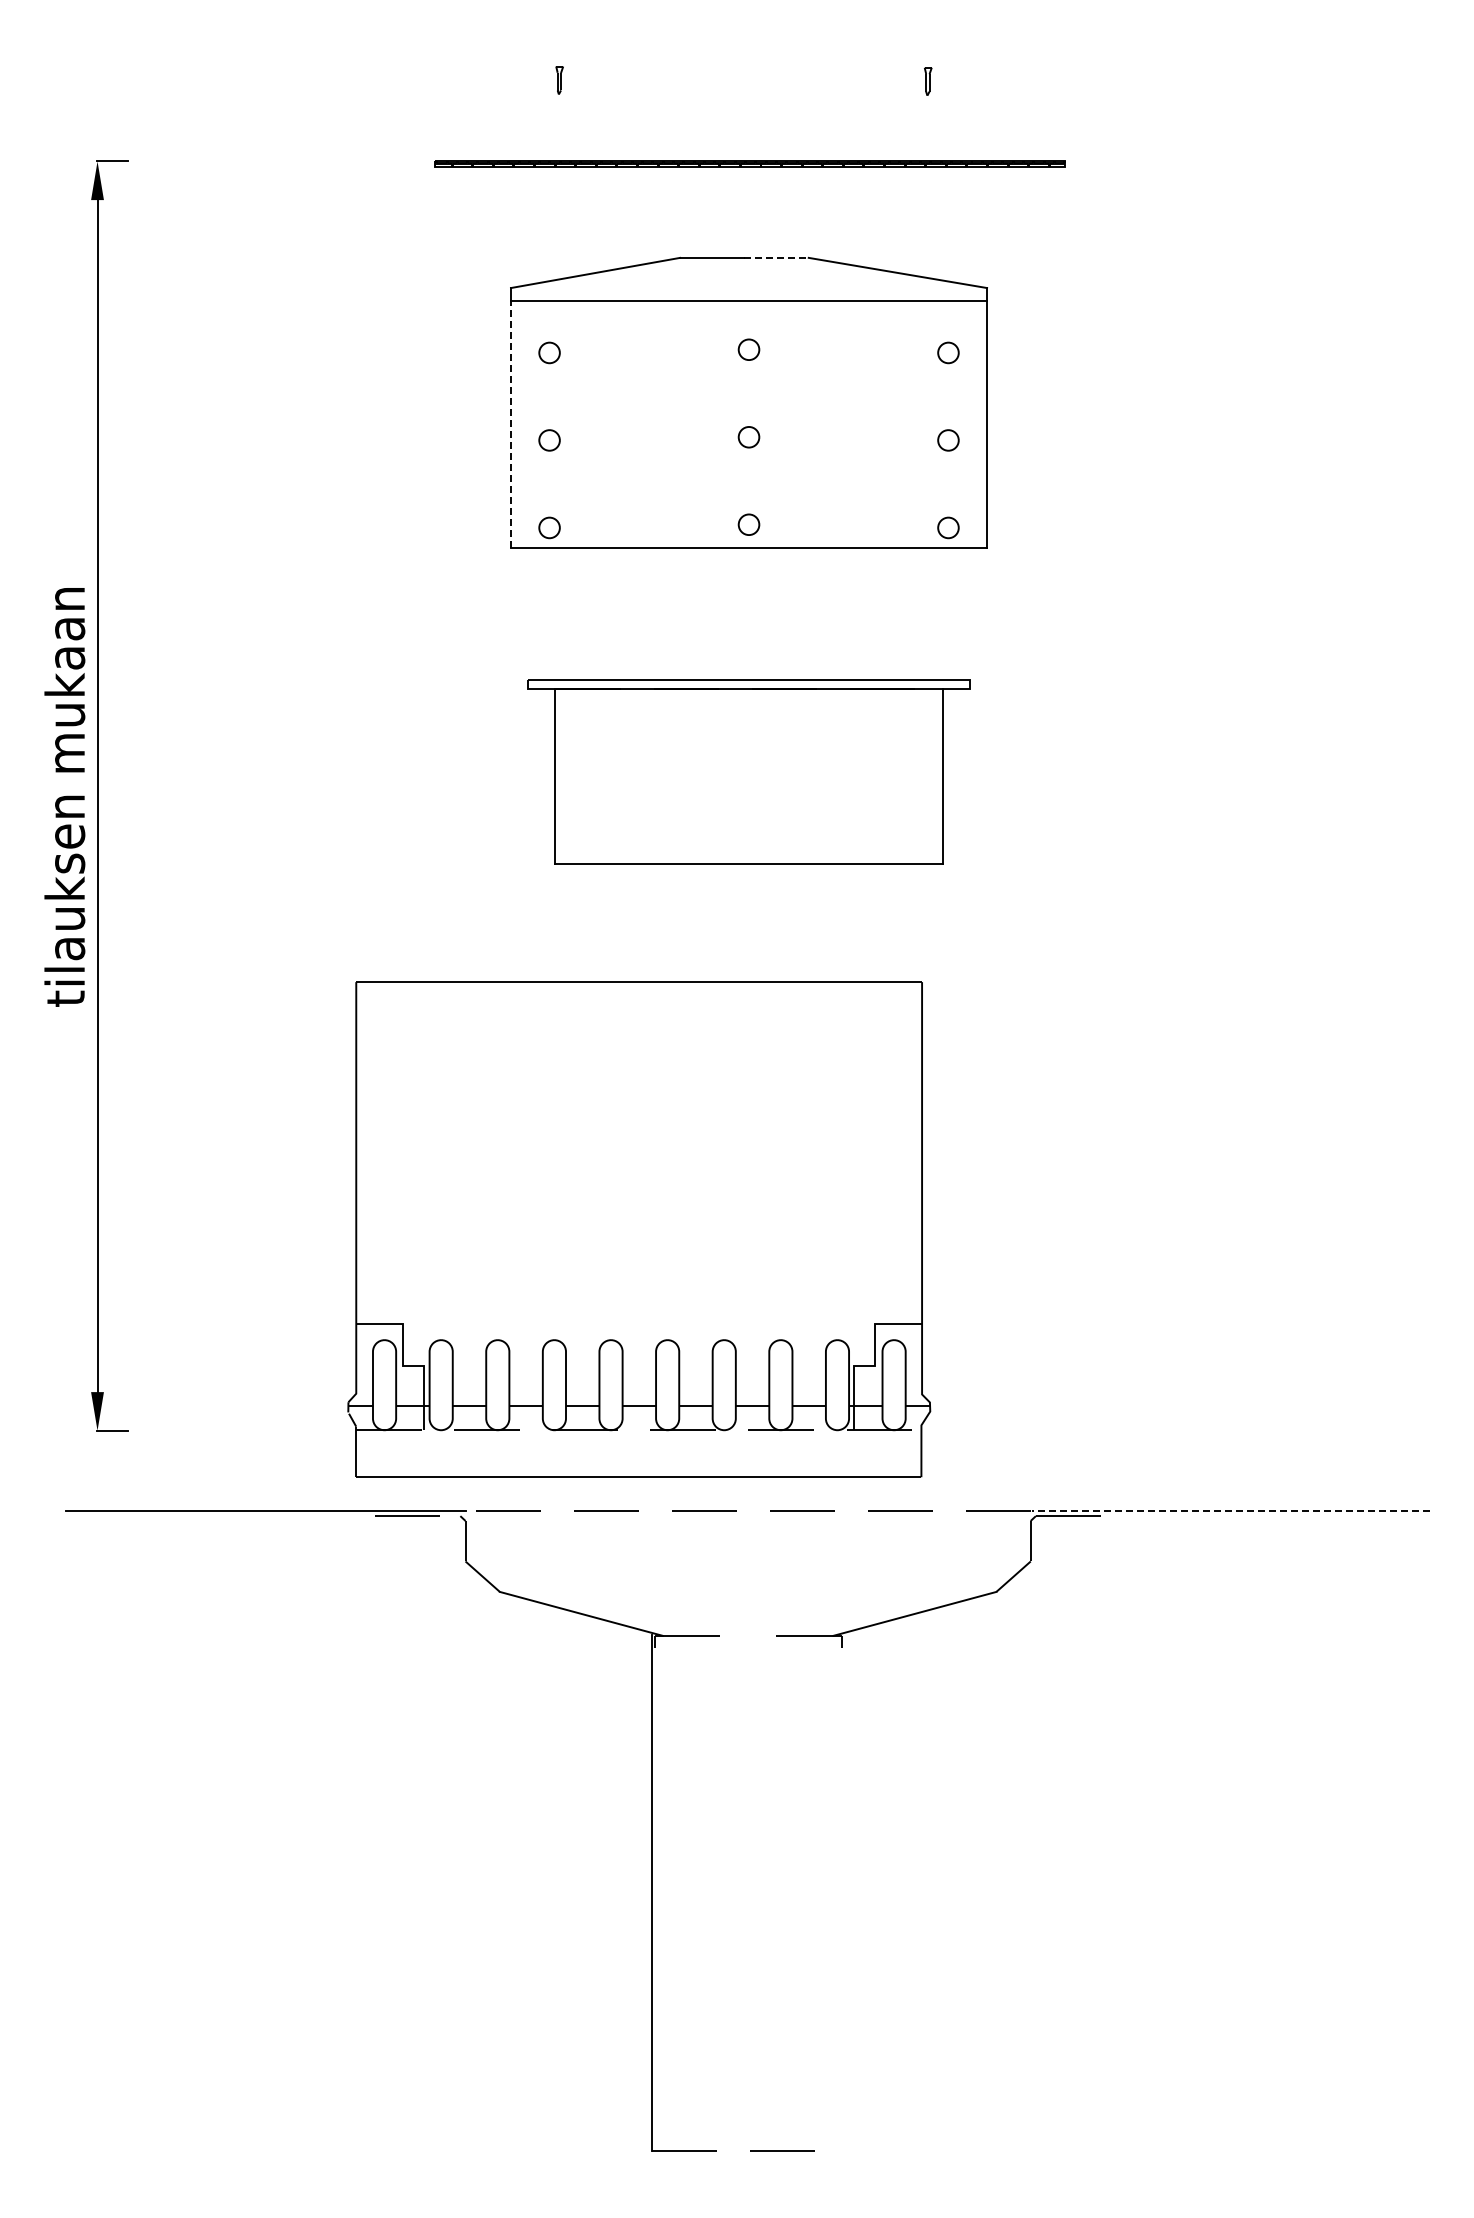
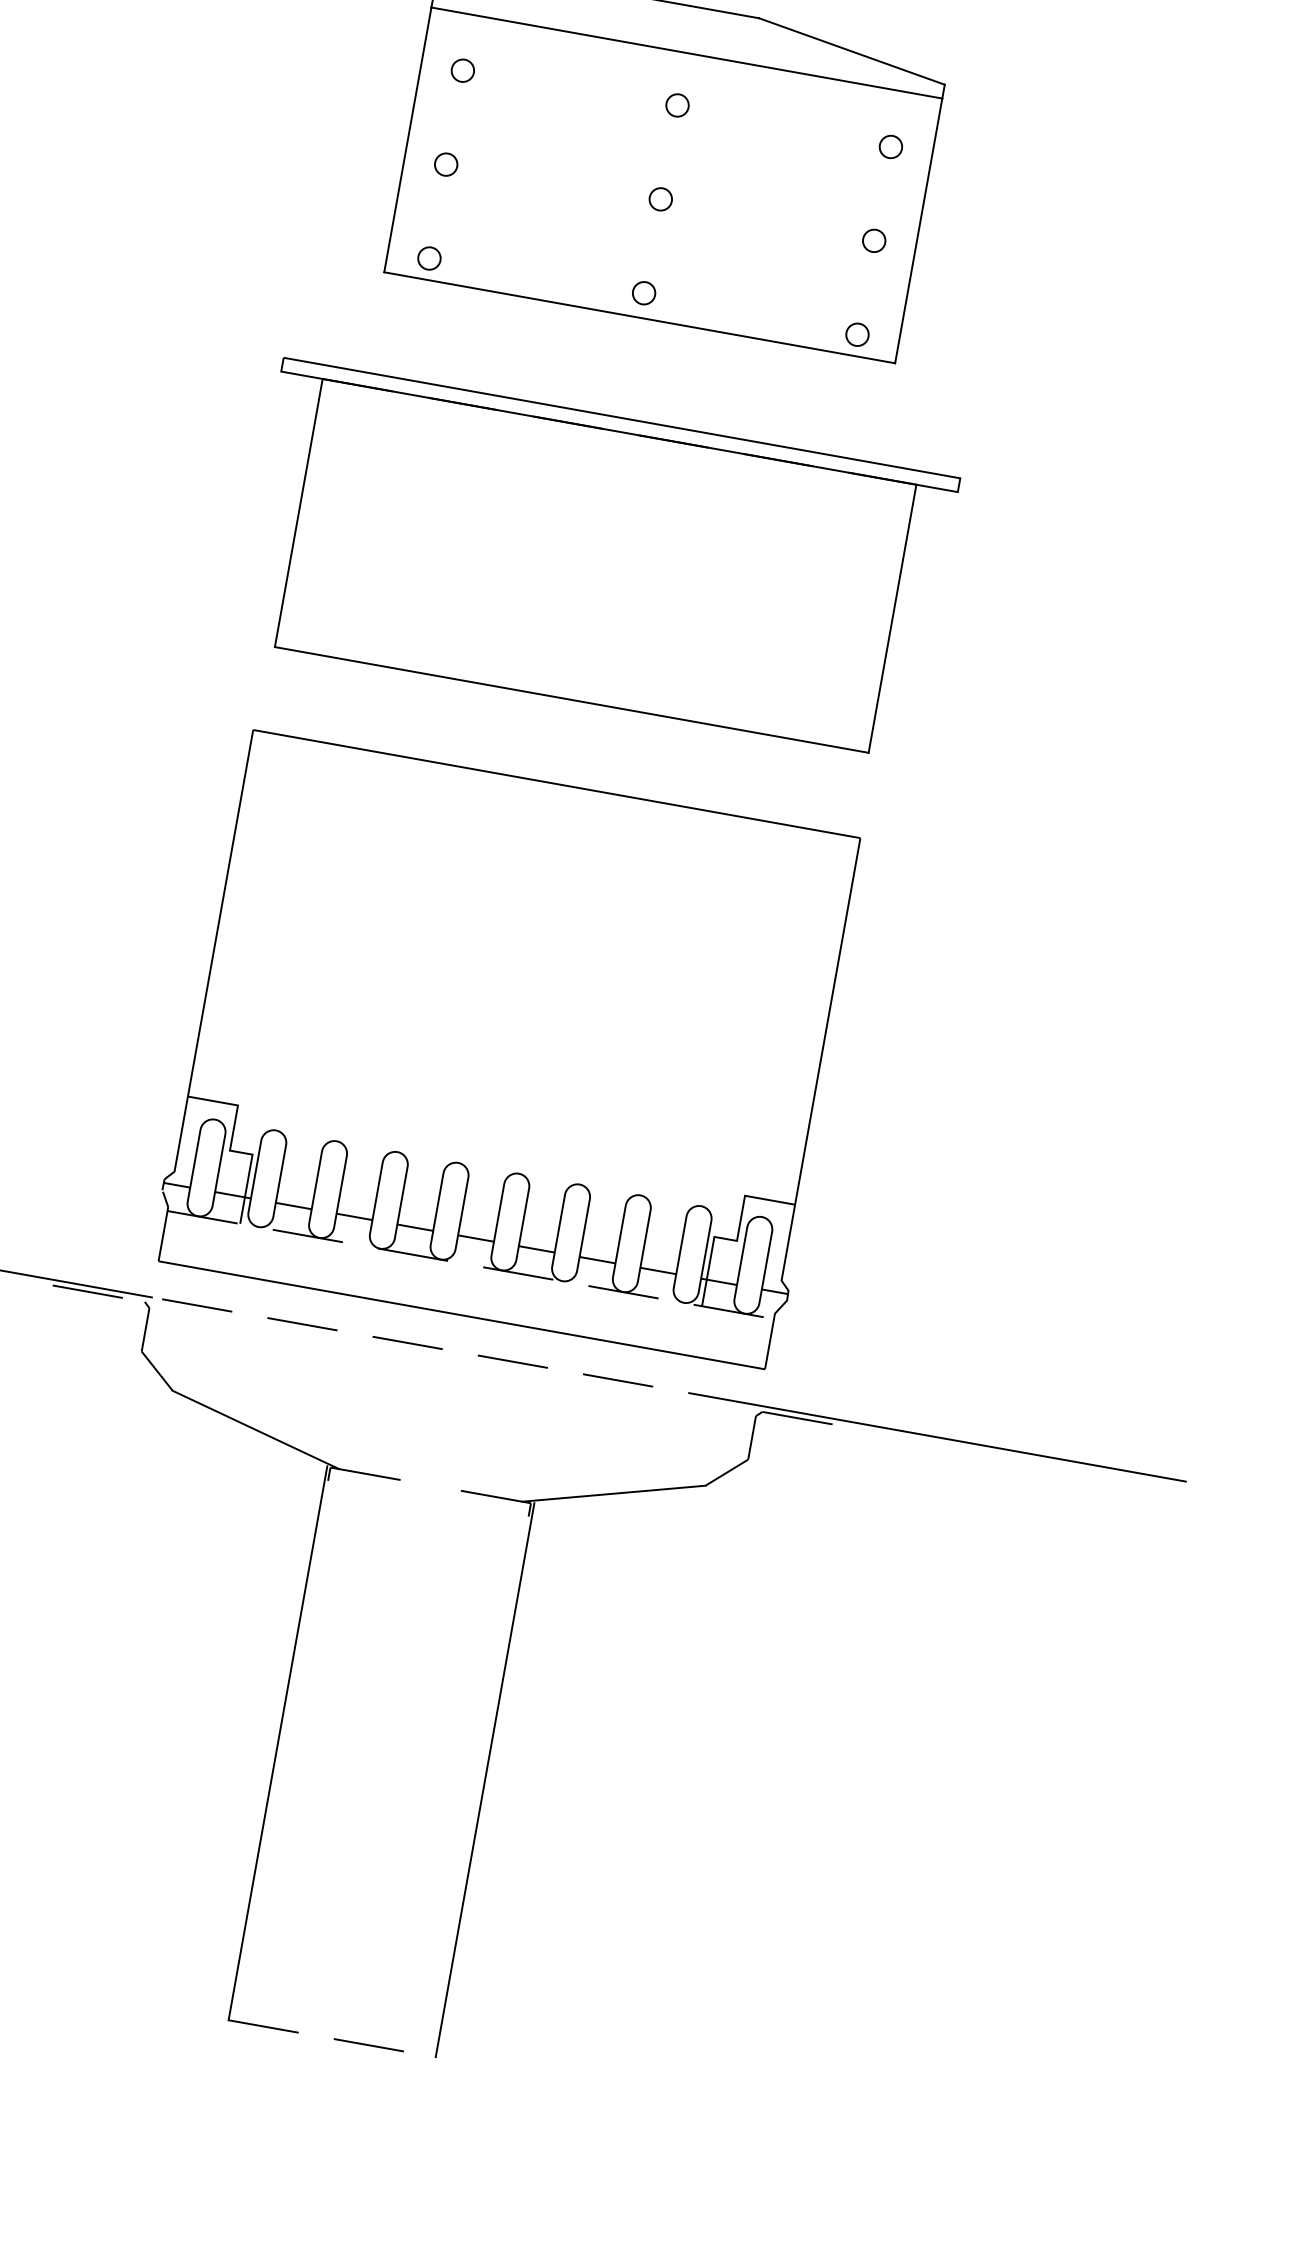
line: (777, 257) -> (725, 11), dashed -> solid
line: (510, 423) -> (407, 138), dashed -> solid
part: (748, 772) -> (596, 558), size x1.43
part: (639, 1229) -> (509, 1049), moved
line: (1230, 1510) -> (972, 1443), dashed -> solid
line: (844, 1893) -> (484, 1780), added

